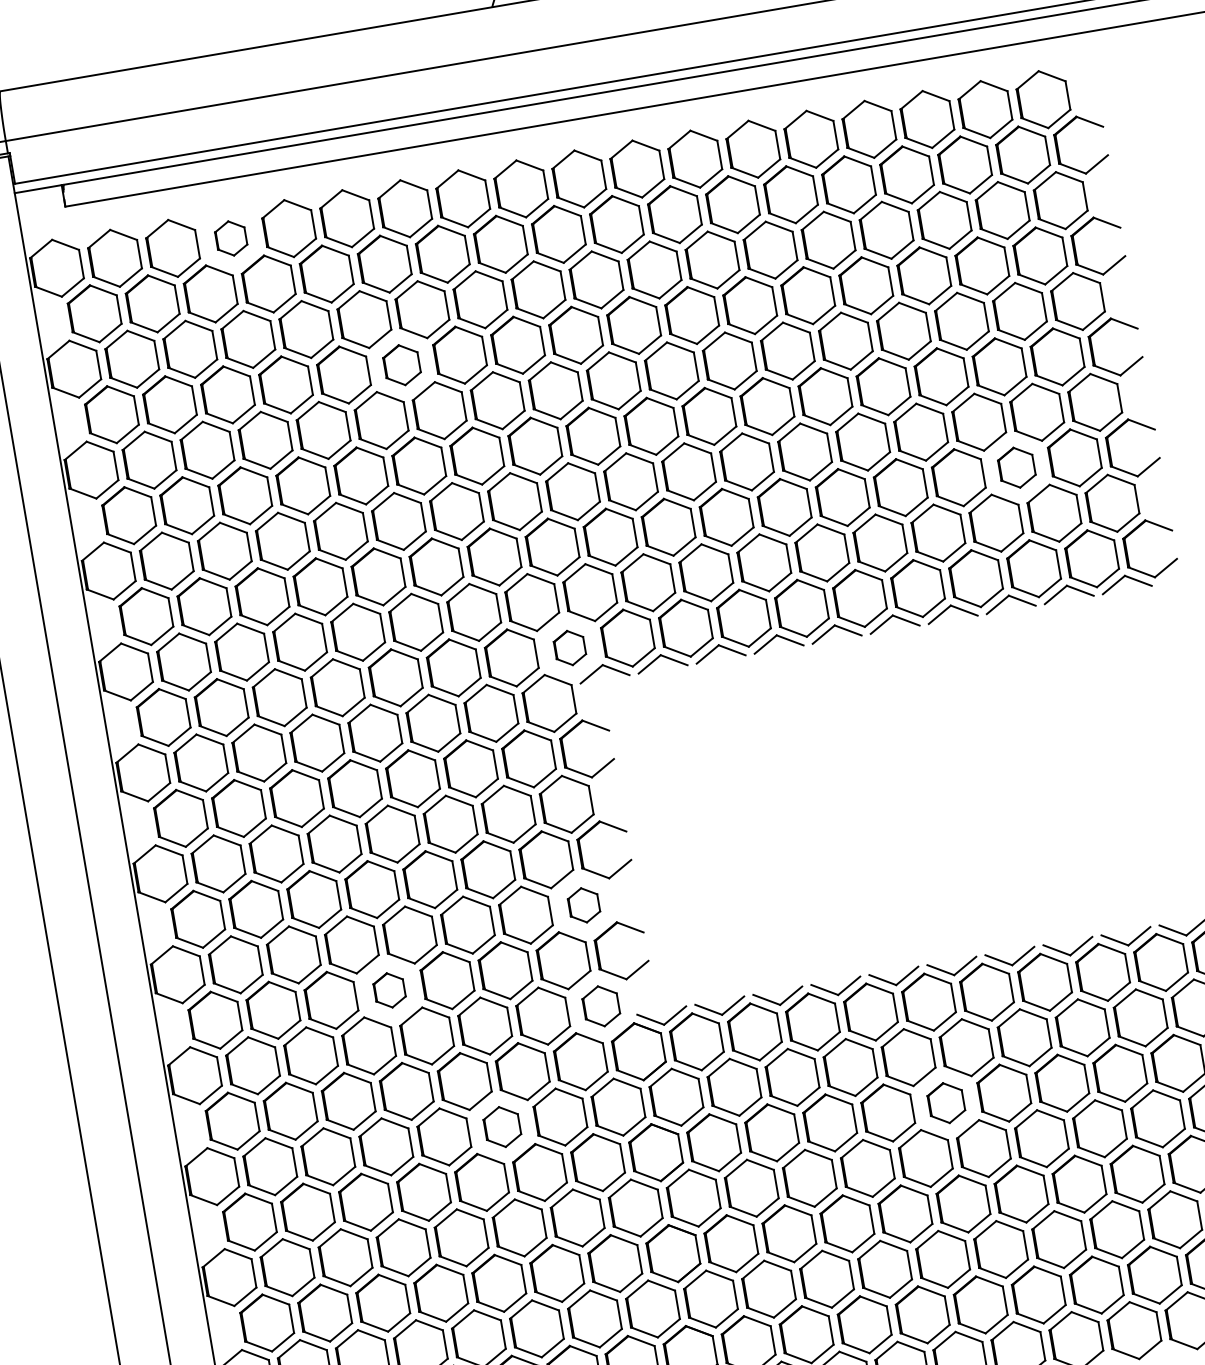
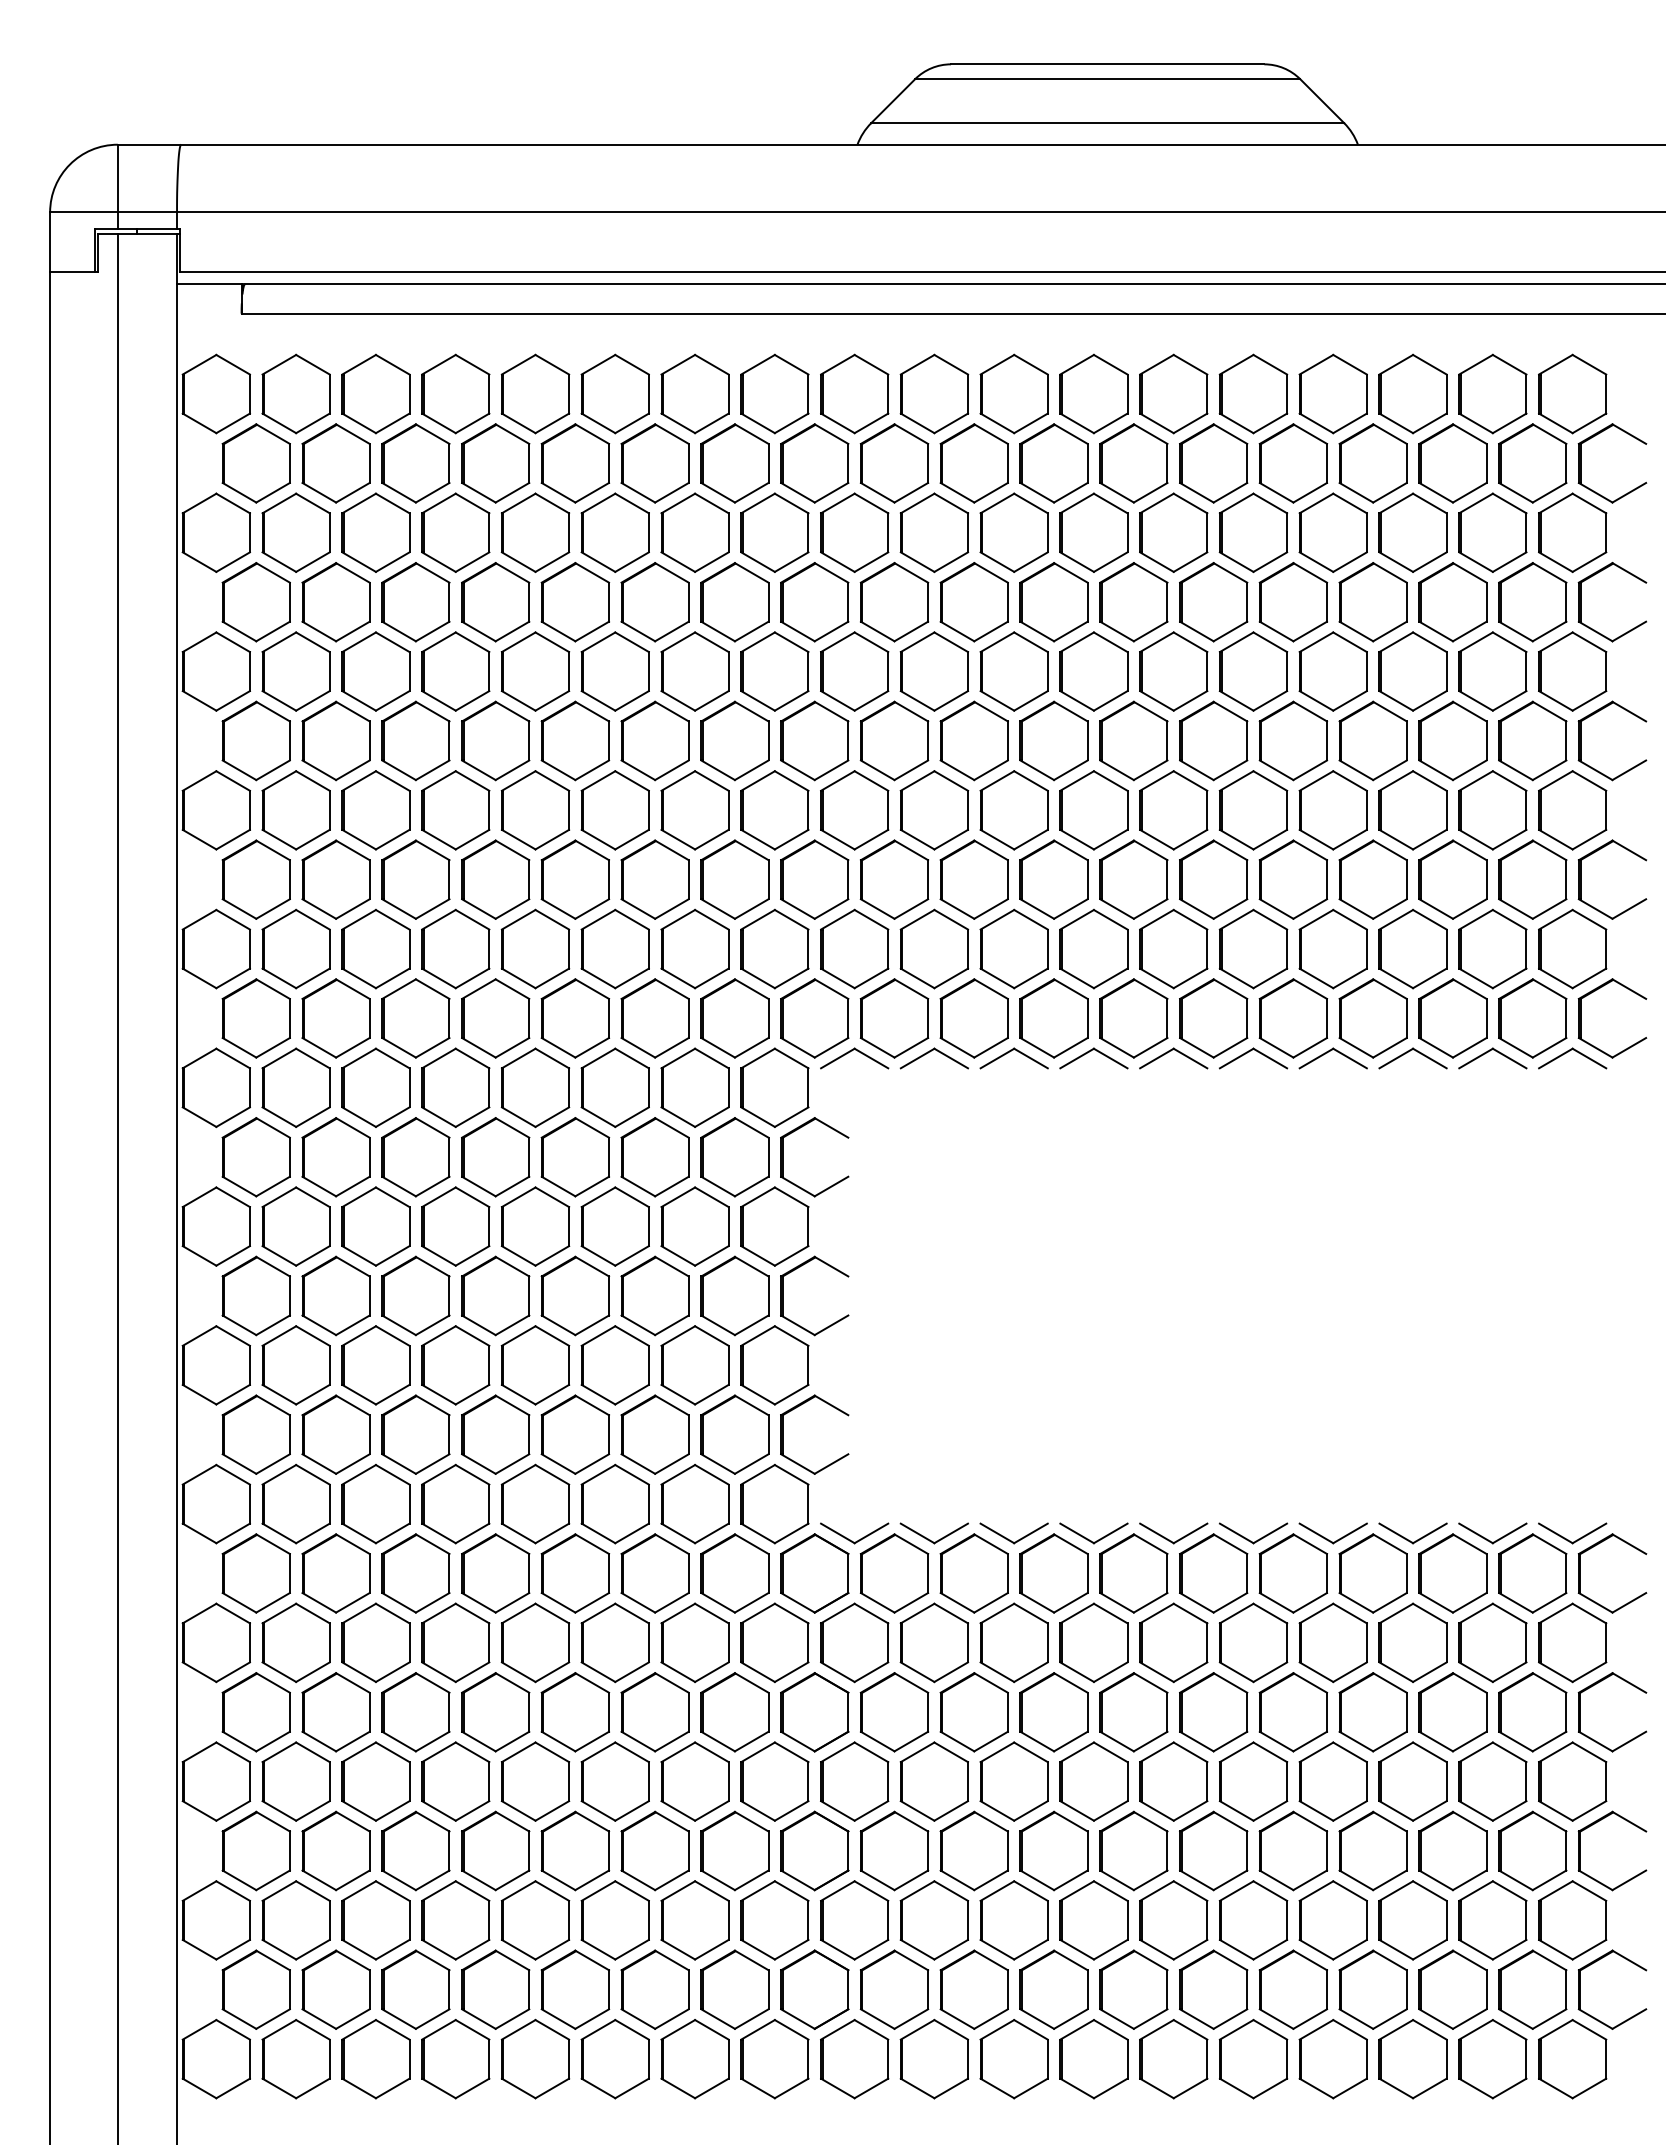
part: (230, 238) -> (455, 393), size x1.67
part: (401, 365) -> (654, 602), size x1.43
part: (1016, 467) -> (1452, 879), size x1.43
part: (569, 648) -> (814, 1018), size x1.67
part: (583, 905) -> (774, 1365), size x1.67
part: (389, 990) -> (495, 1434), size x1.67
part: (601, 1006) -> (774, 1504), size x1.43
part: (946, 1103) -> (1213, 1712), size x1.43
part: (501, 1126) -> (614, 1642), size x1.43

